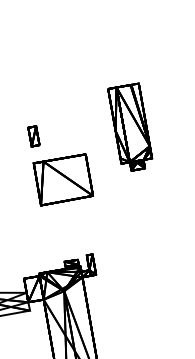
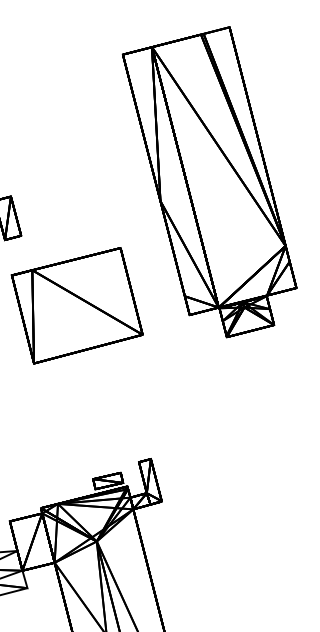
part: (129, 126) -> (208, 182), size x1.67

